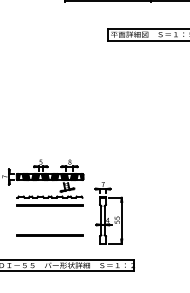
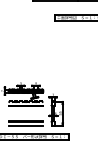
line: (49, 243) -> (25, 125), added

